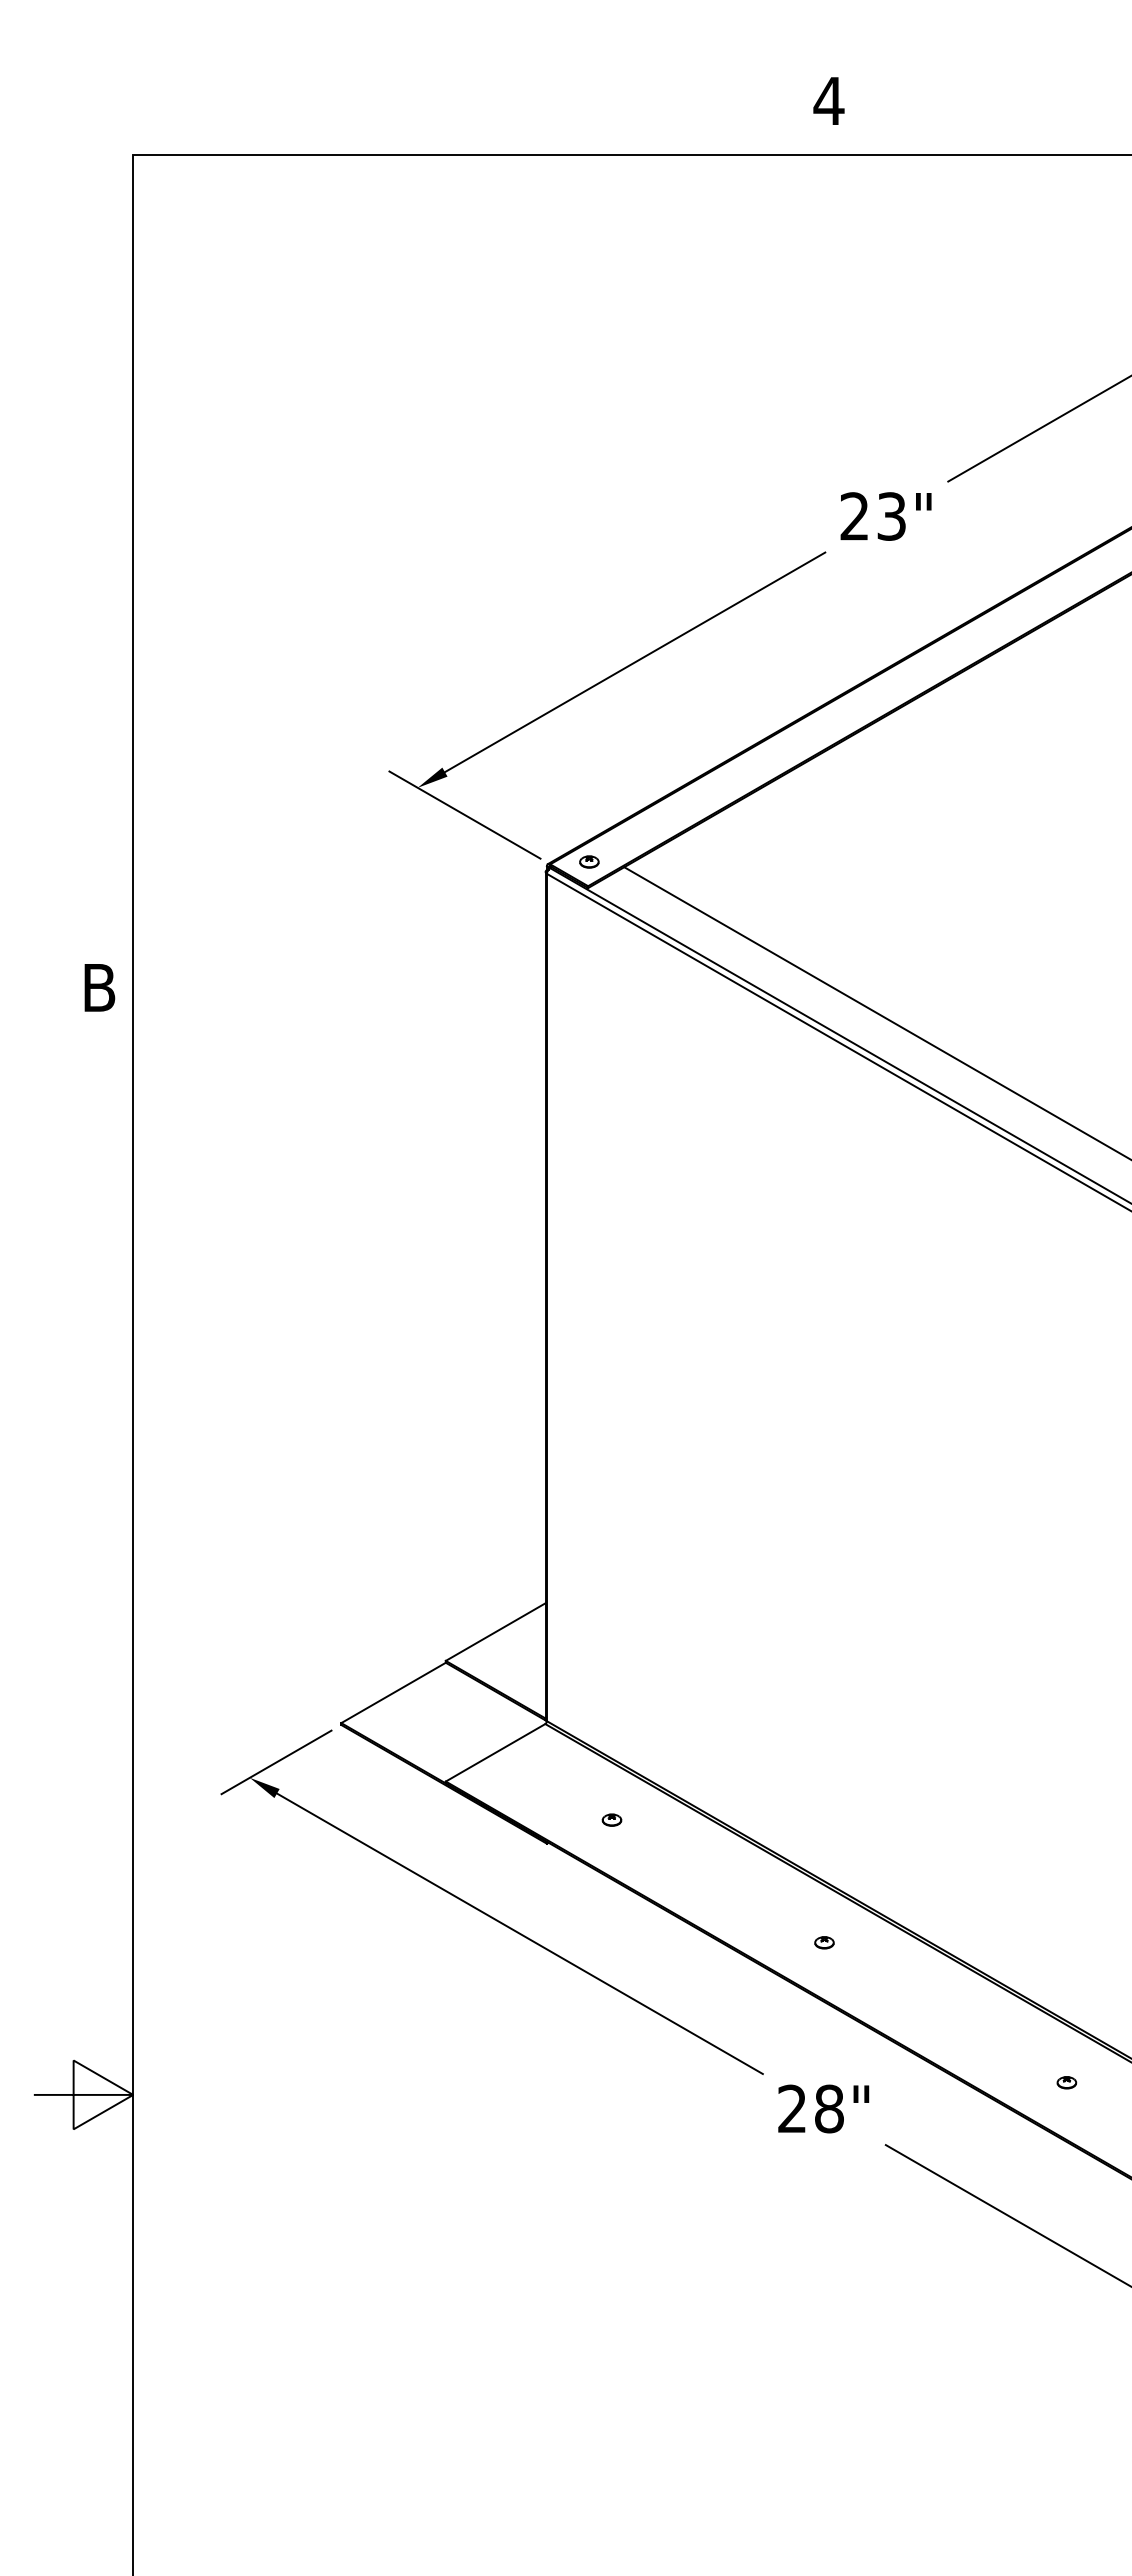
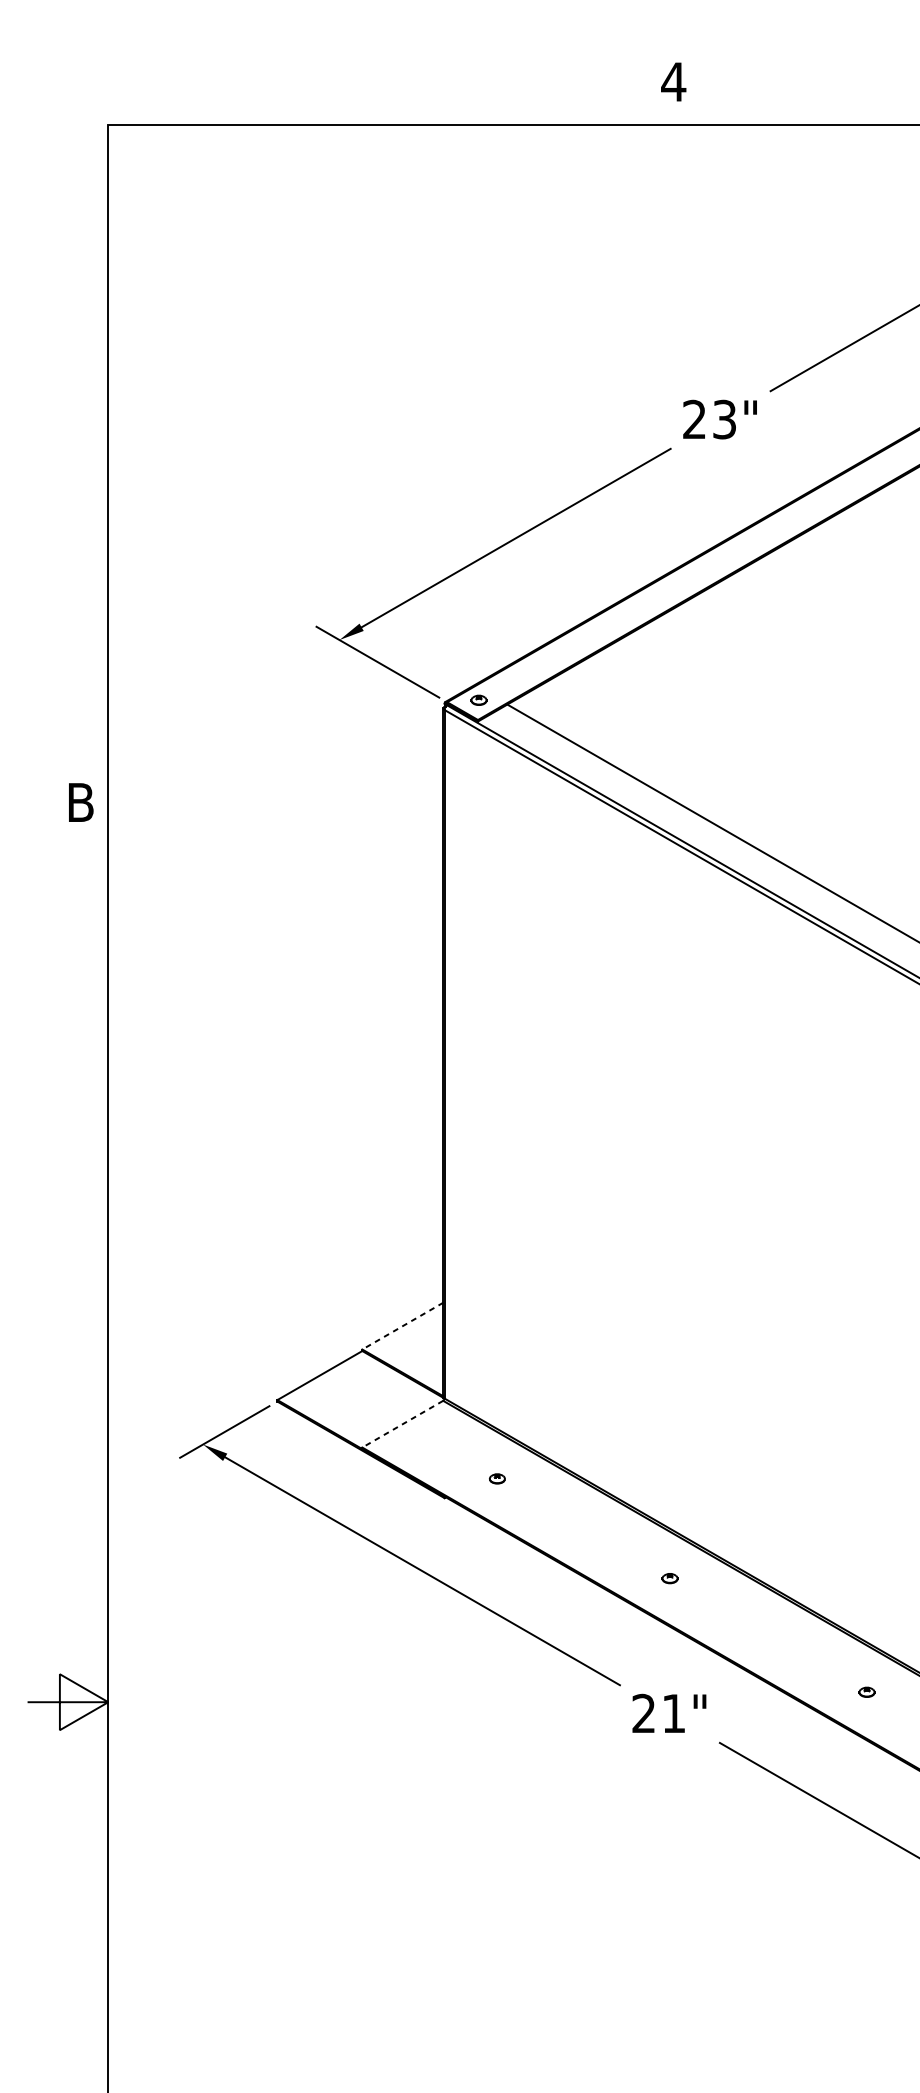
line: (495, 1632) -> (402, 1326), solid -> dashed
line: (495, 1753) -> (402, 1424), solid -> dashed
text: (829, 2108) -> (674, 1713), 28" -> 21"

